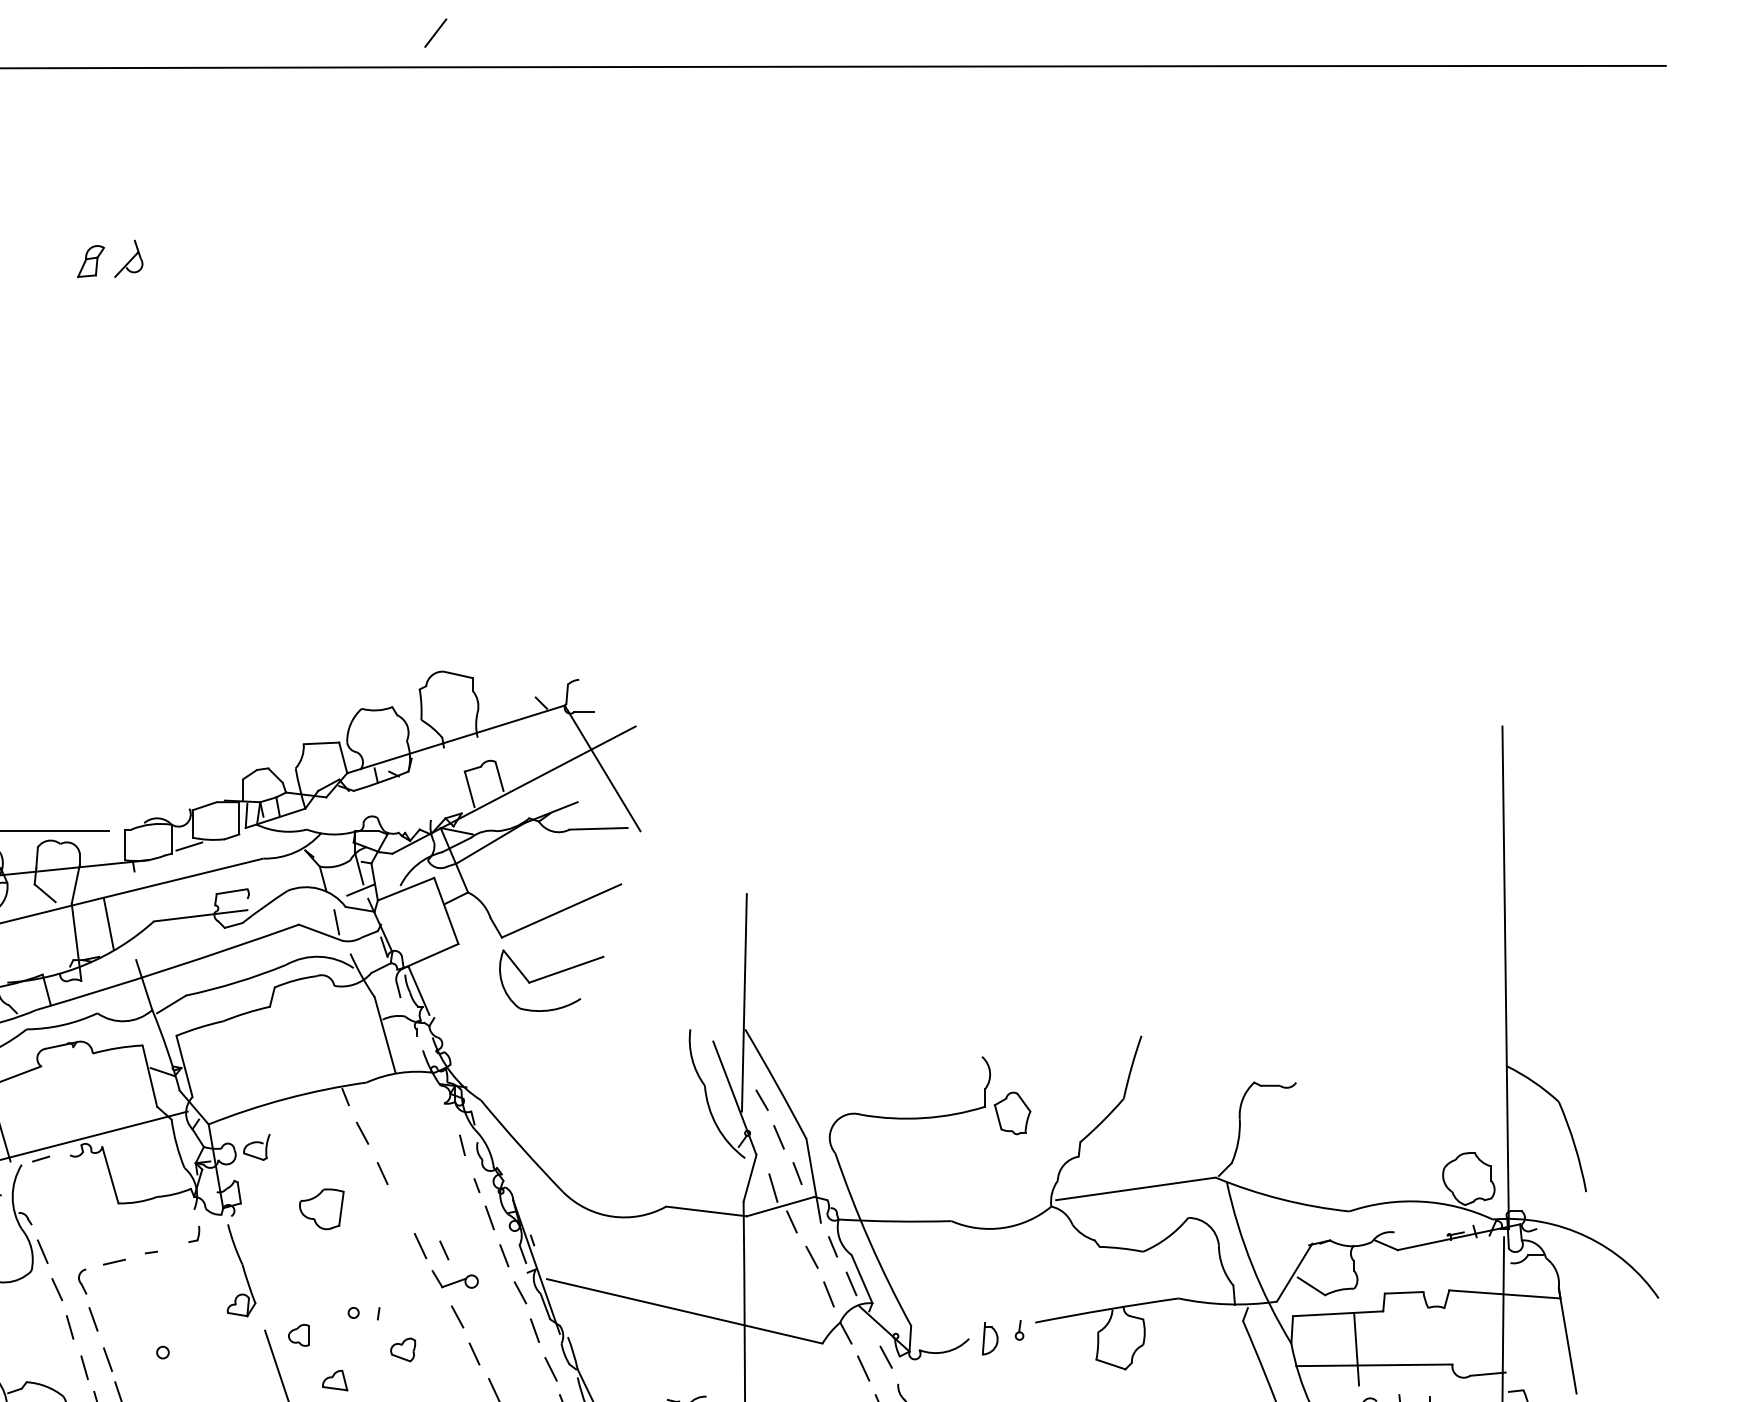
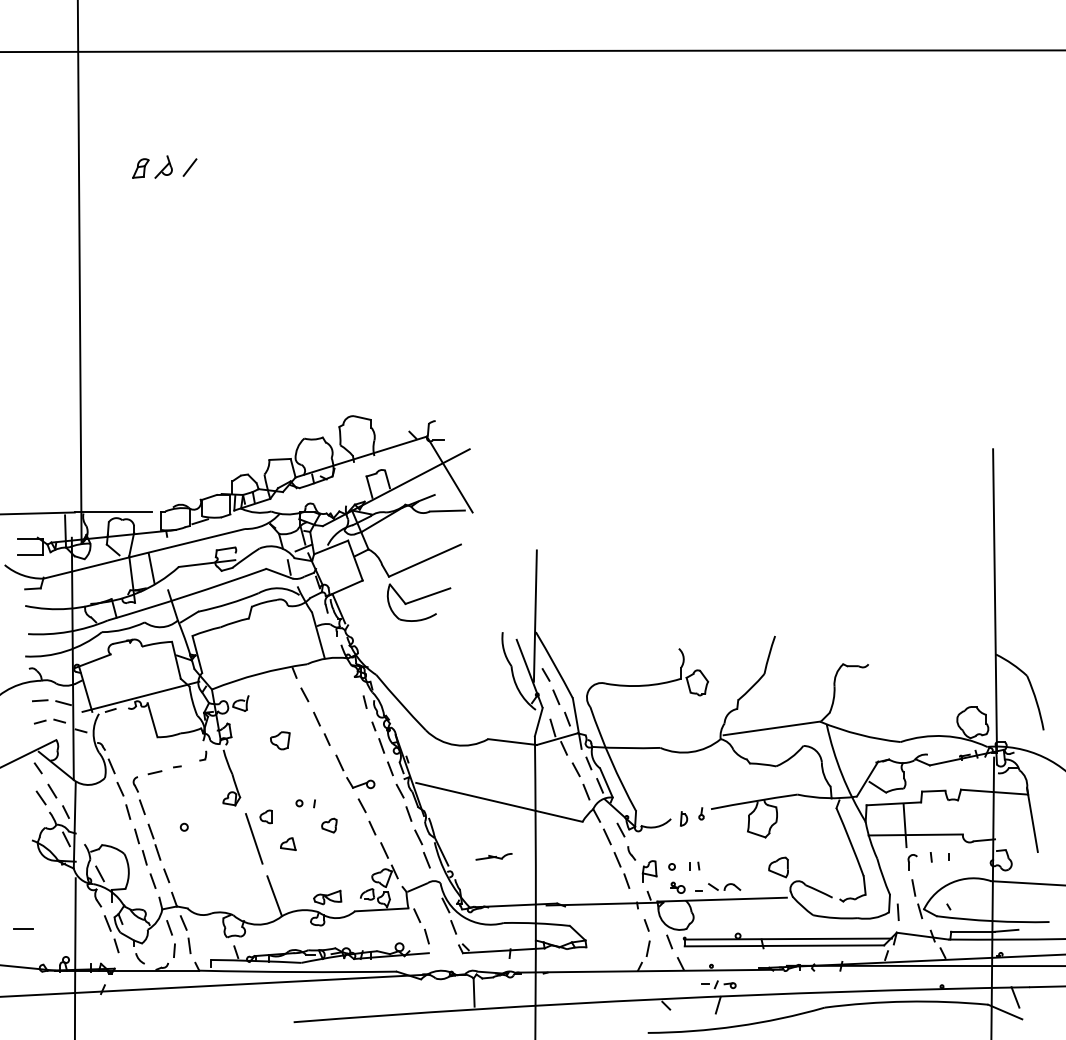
line: (434, 32) -> (189, 167), moved
part: (322, 1208) -> (280, 740), size x0.71
line: (443, 1250) -> (326, 739), moved
part: (991, 1338) -> (684, 818), size x0.71

